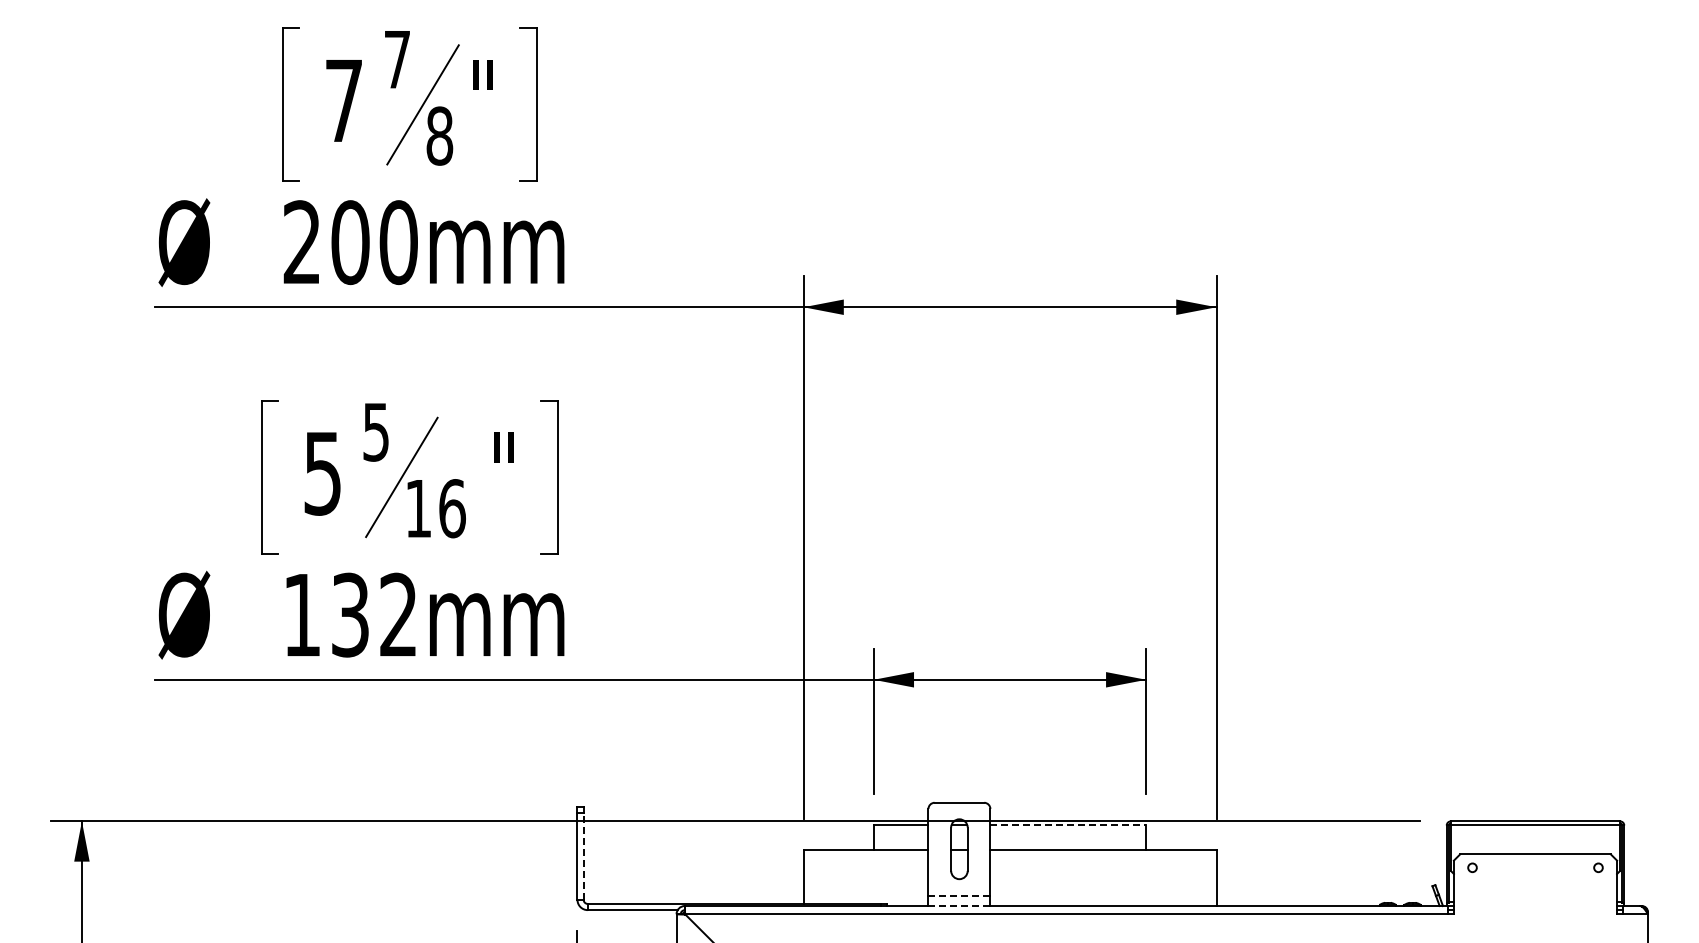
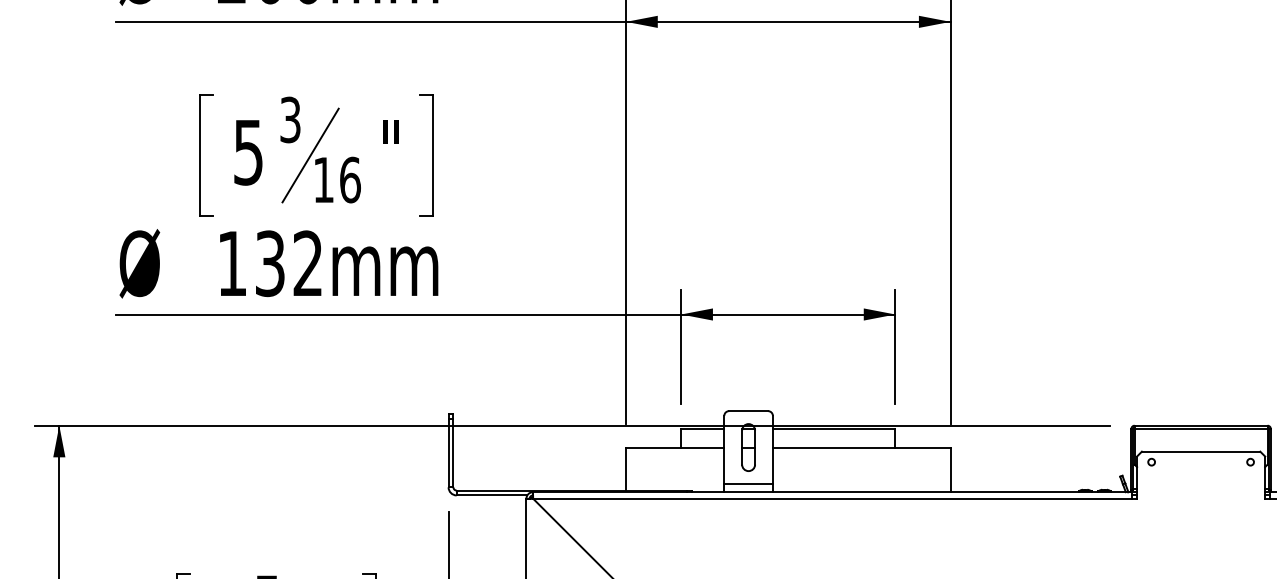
text: (375, 431) -> (289, 119), 5 -> 3
line: (1068, 825) -> (834, 428), dashed -> solid
line: (583, 855) -> (453, 452), dashed -> solid
line: (959, 895) -> (748, 483), dashed -> solid
line: (959, 906) -> (748, 492), dashed -> solid

